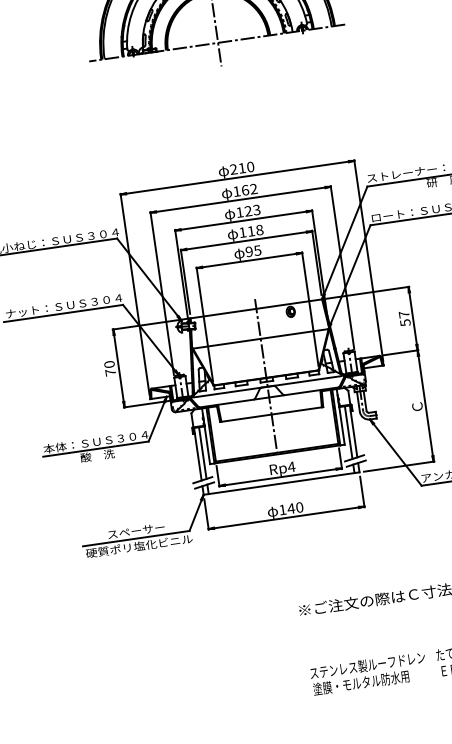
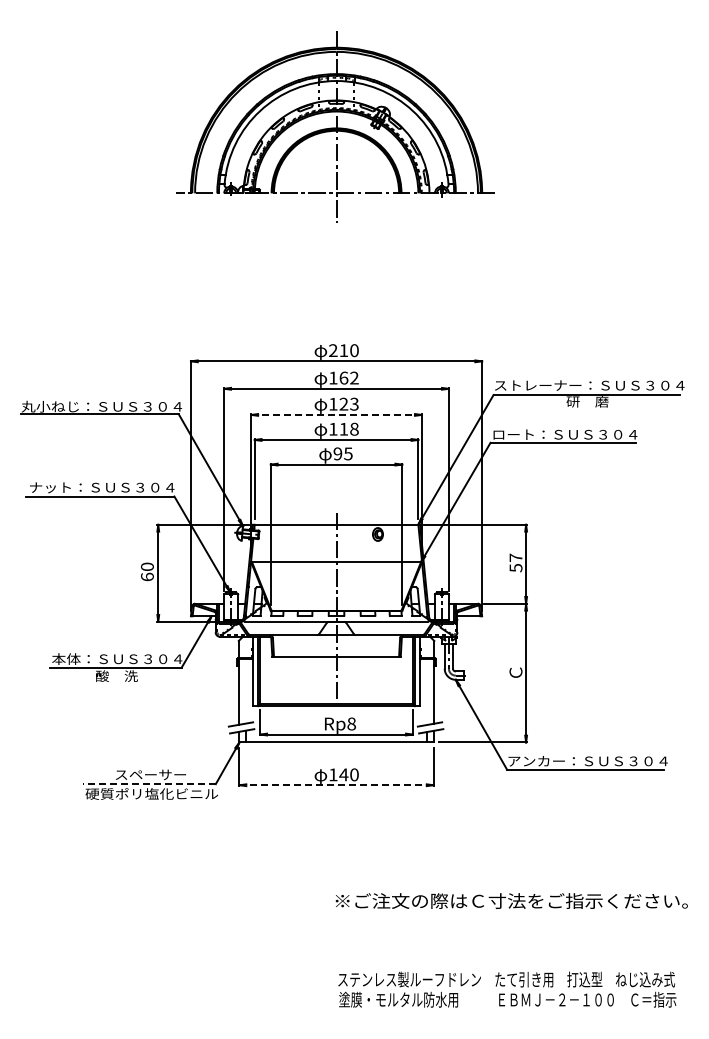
line: (244, 220) -> (337, 414), solid -> dashed
text: (110, 372) -> (147, 576), 70 -> 60
line: (348, 432) -> (427, 691), removed
line: (202, 453) -> (245, 691), removed
text: (291, 466) -> (351, 723), Rp4 -> Rp8
line: (287, 517) -> (337, 785), solid -> dashed
line: (135, 539) -> (148, 784), solid -> dashed

